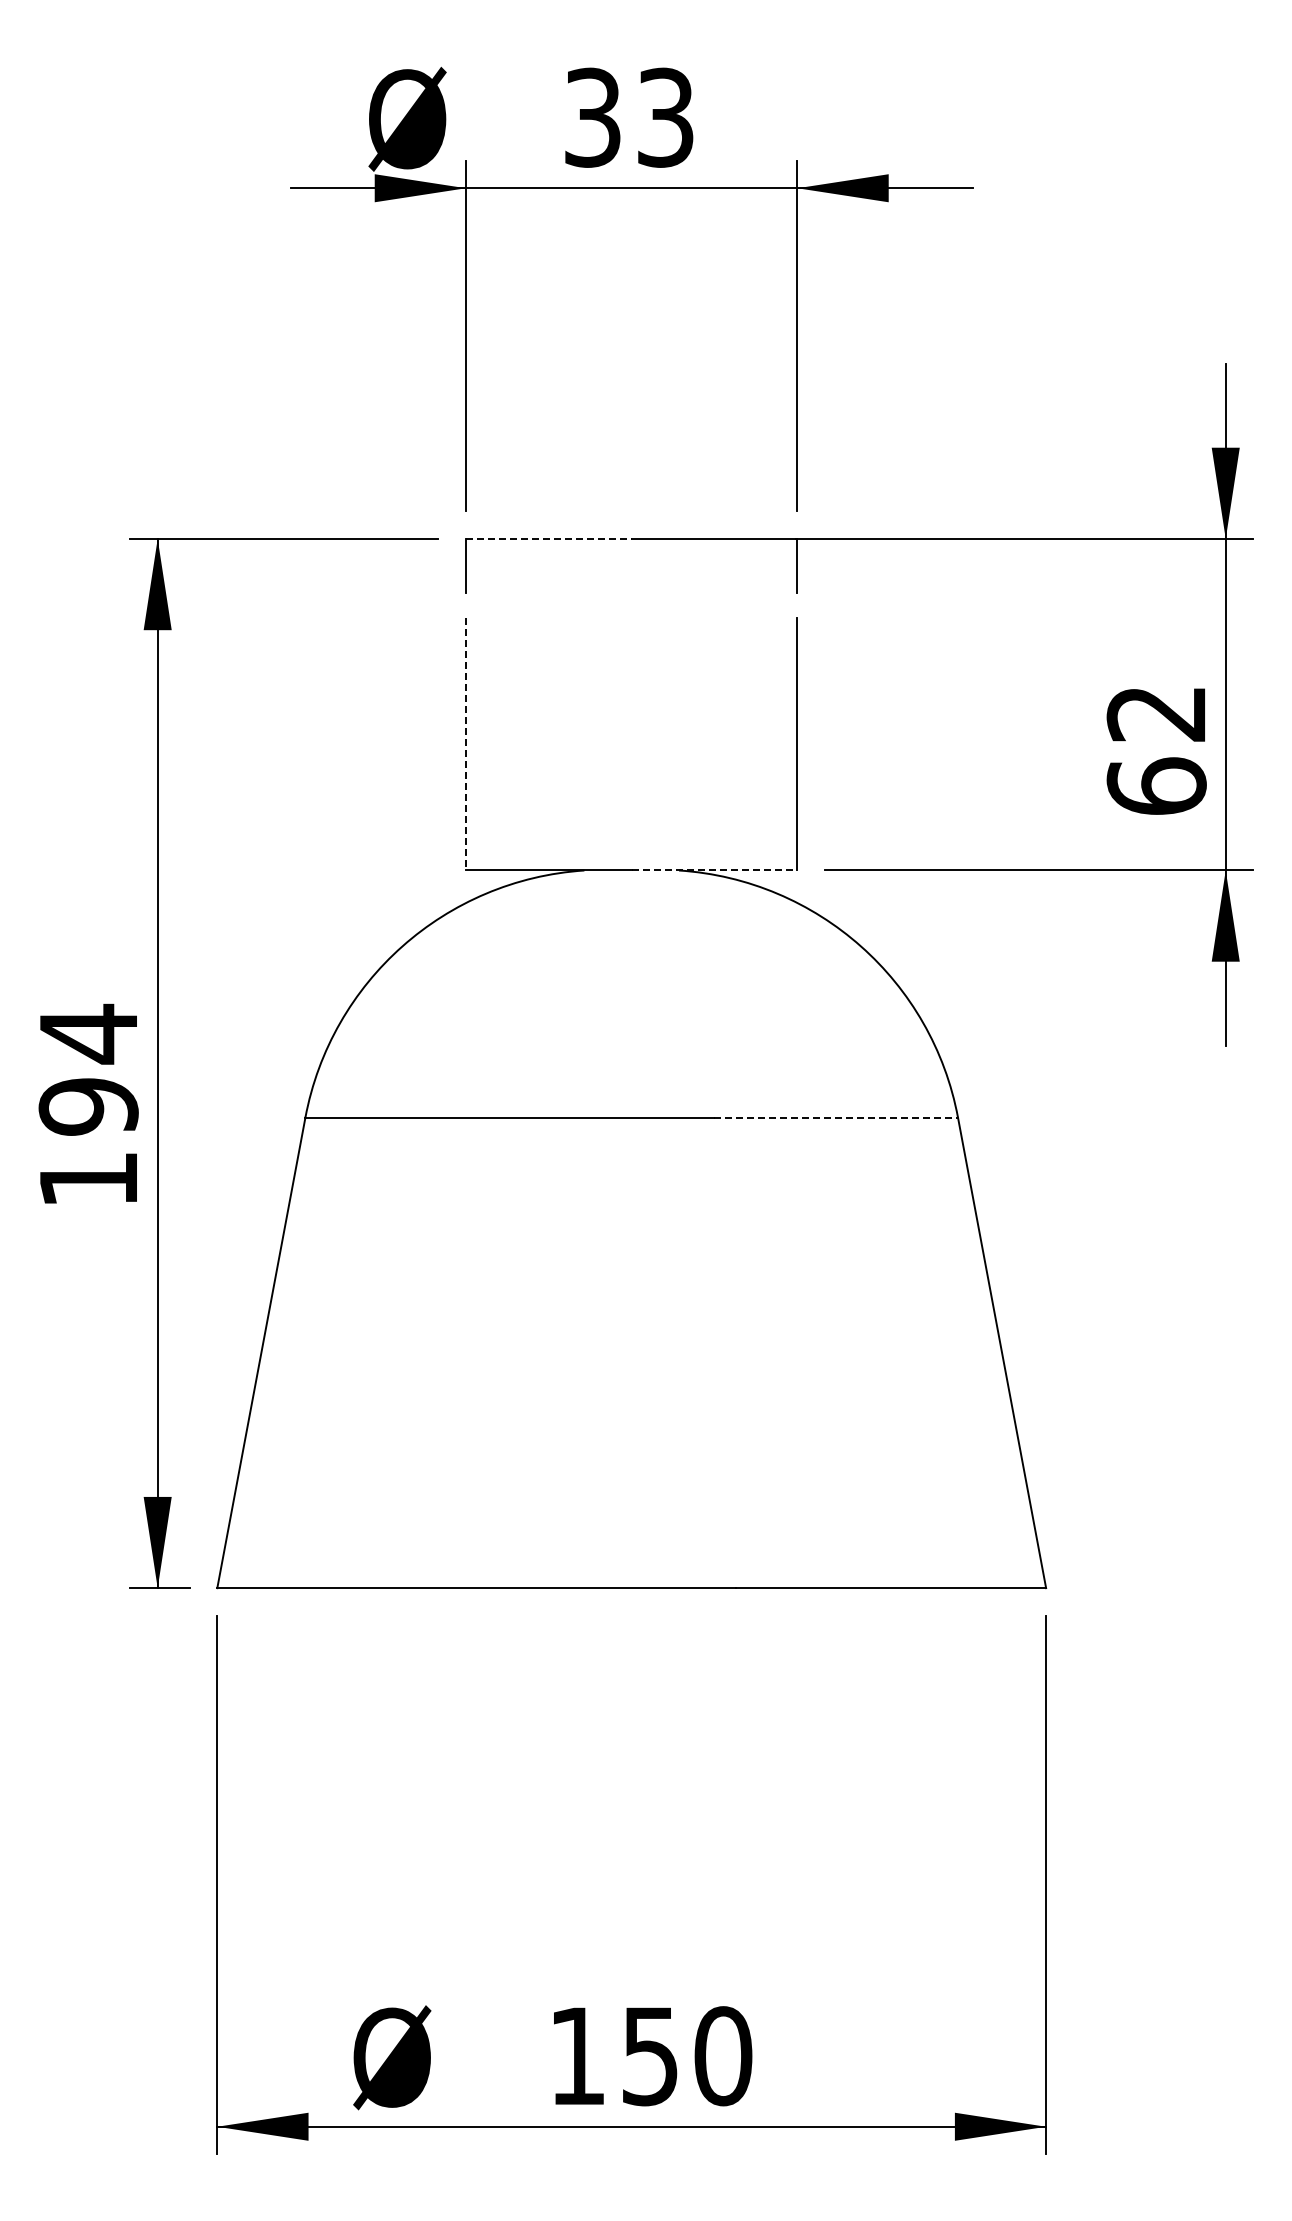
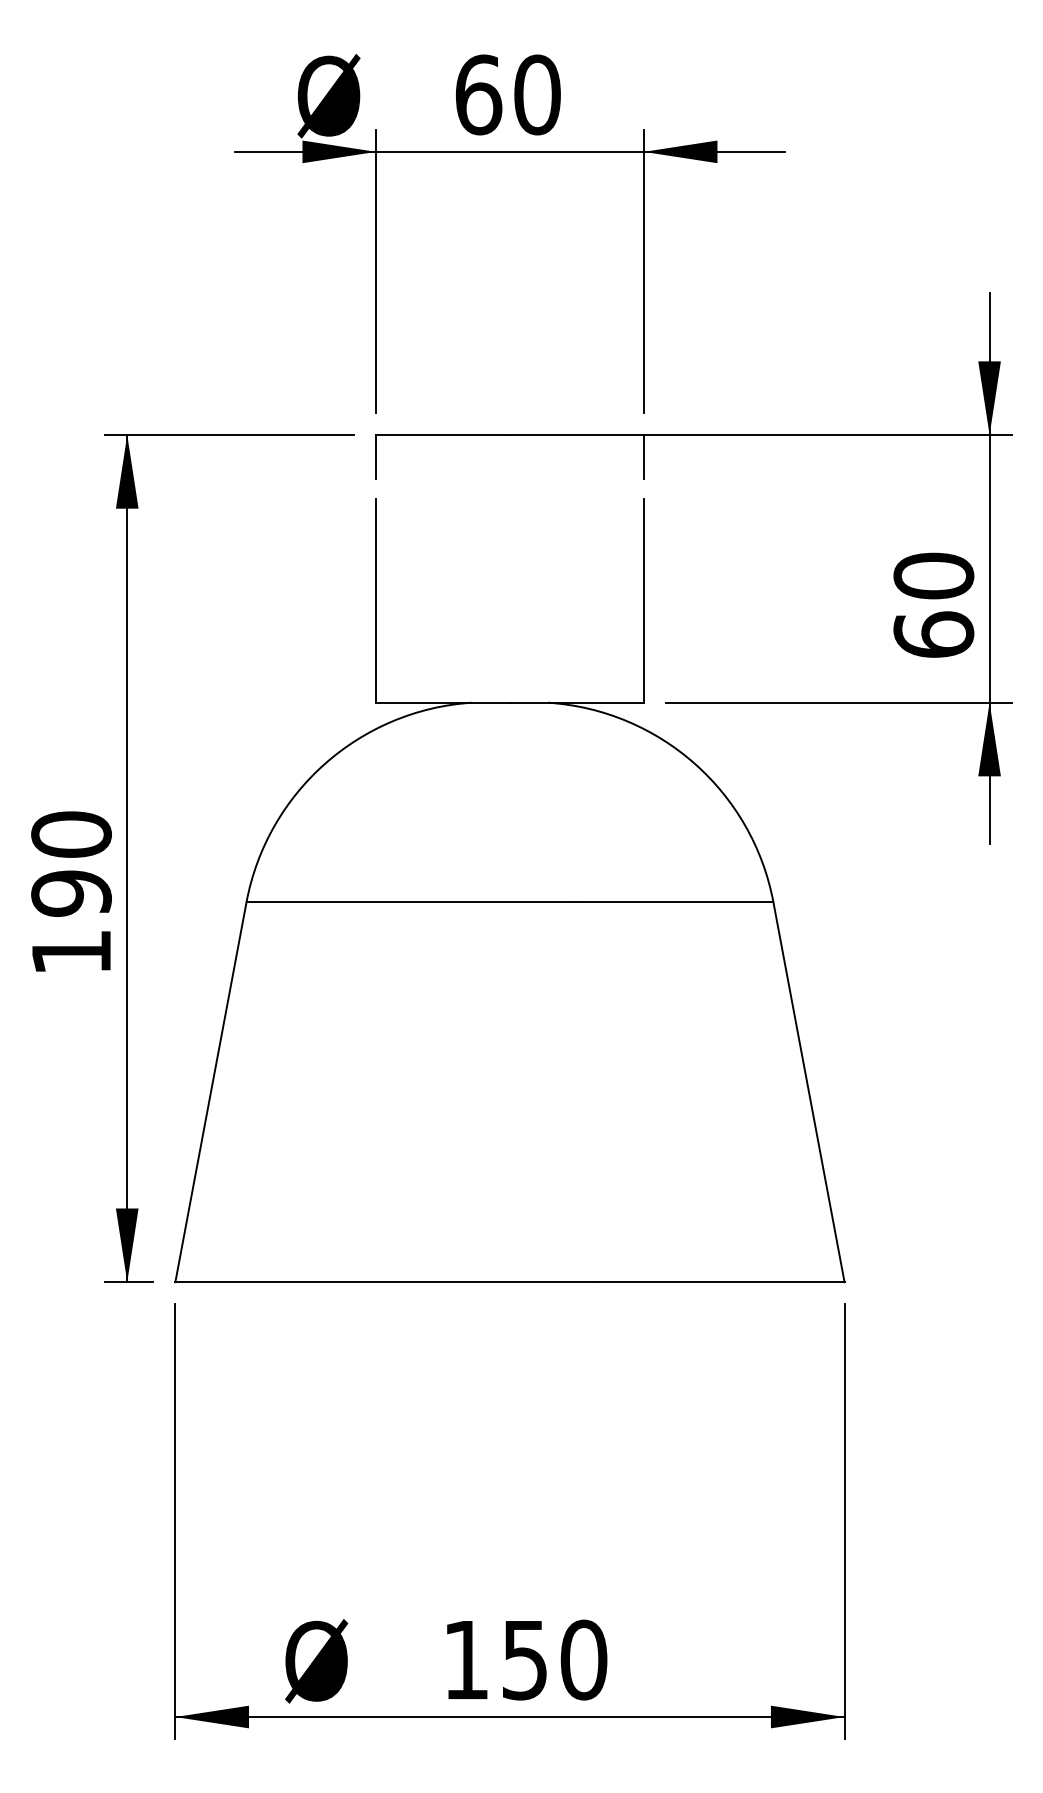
text: (629, 117) -> (508, 94), 33 -> 60
line: (548, 538) -> (442, 434), dashed -> solid
text: (1156, 713) -> (933, 575), 62 -> 60
line: (465, 744) -> (375, 600), dashed -> solid
line: (714, 870) -> (576, 702), dashed -> solid
text: (88, 1033) -> (71, 834), 194 -> 190
line: (836, 1117) -> (675, 902), dashed -> solid

